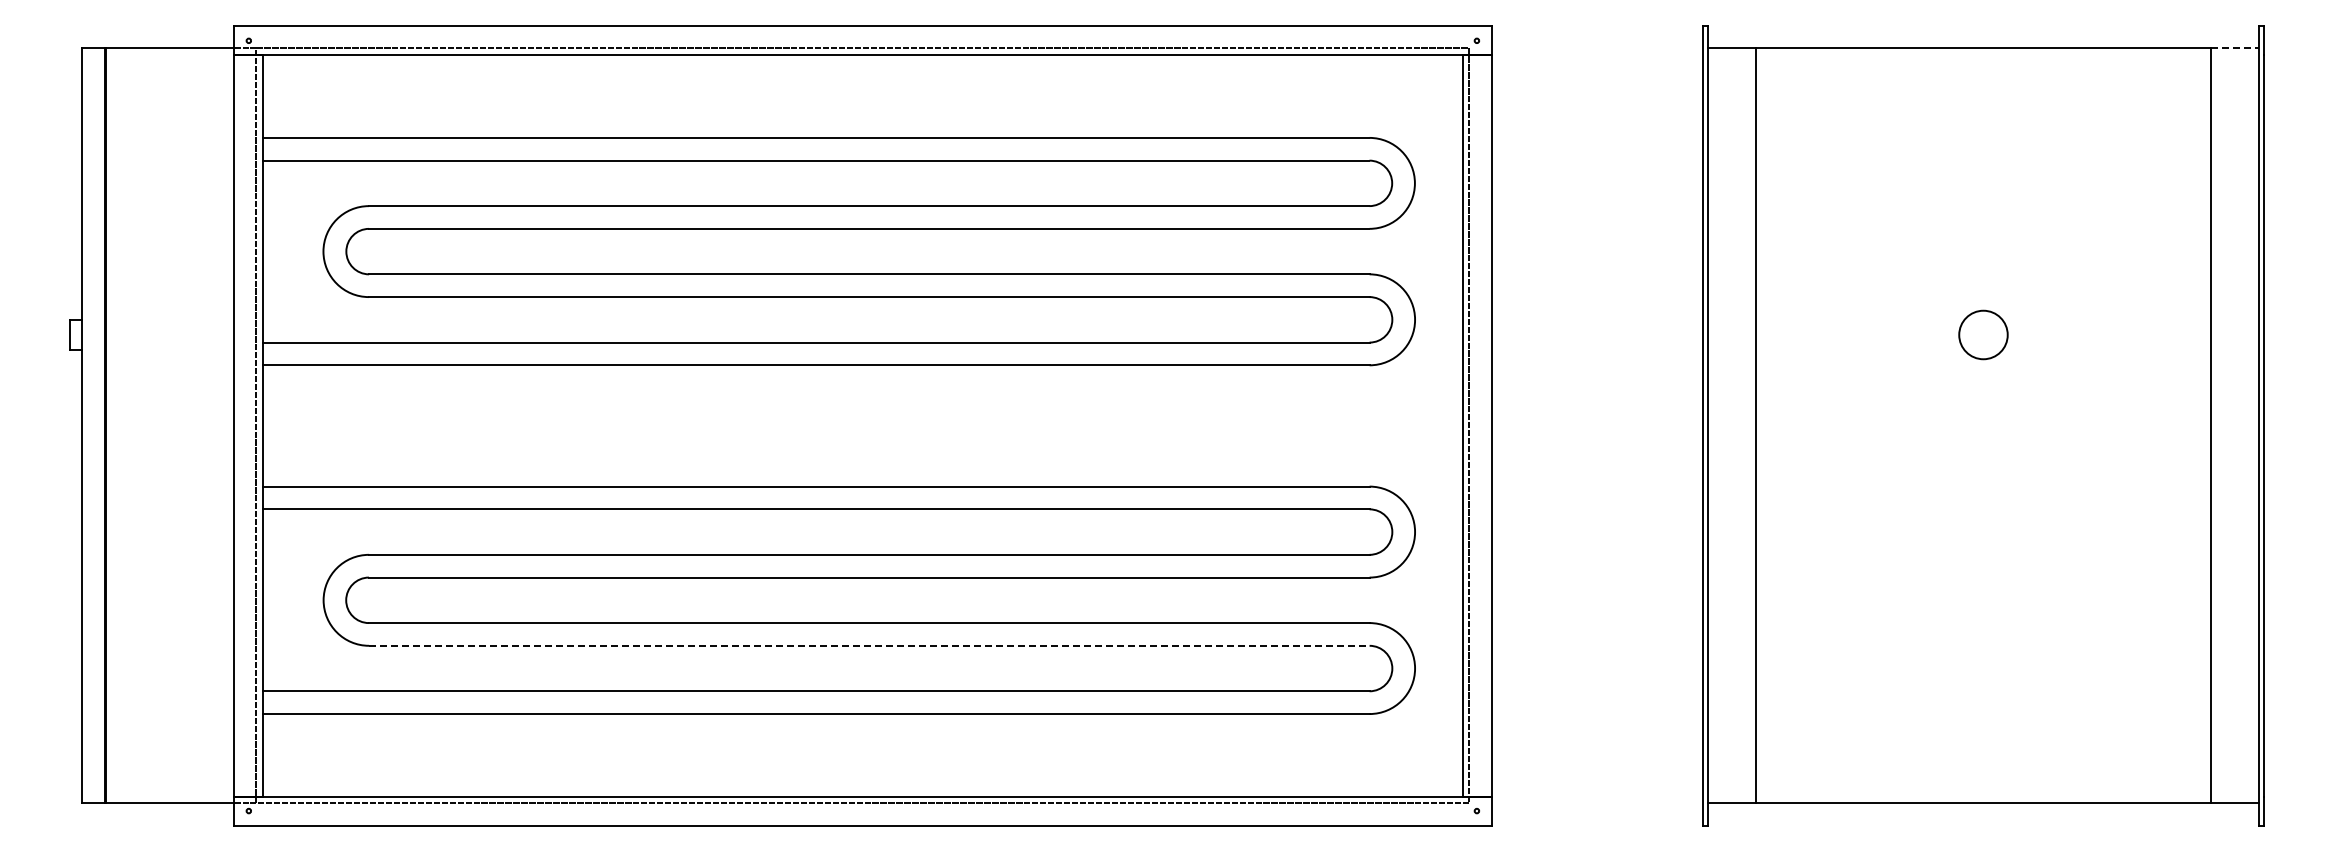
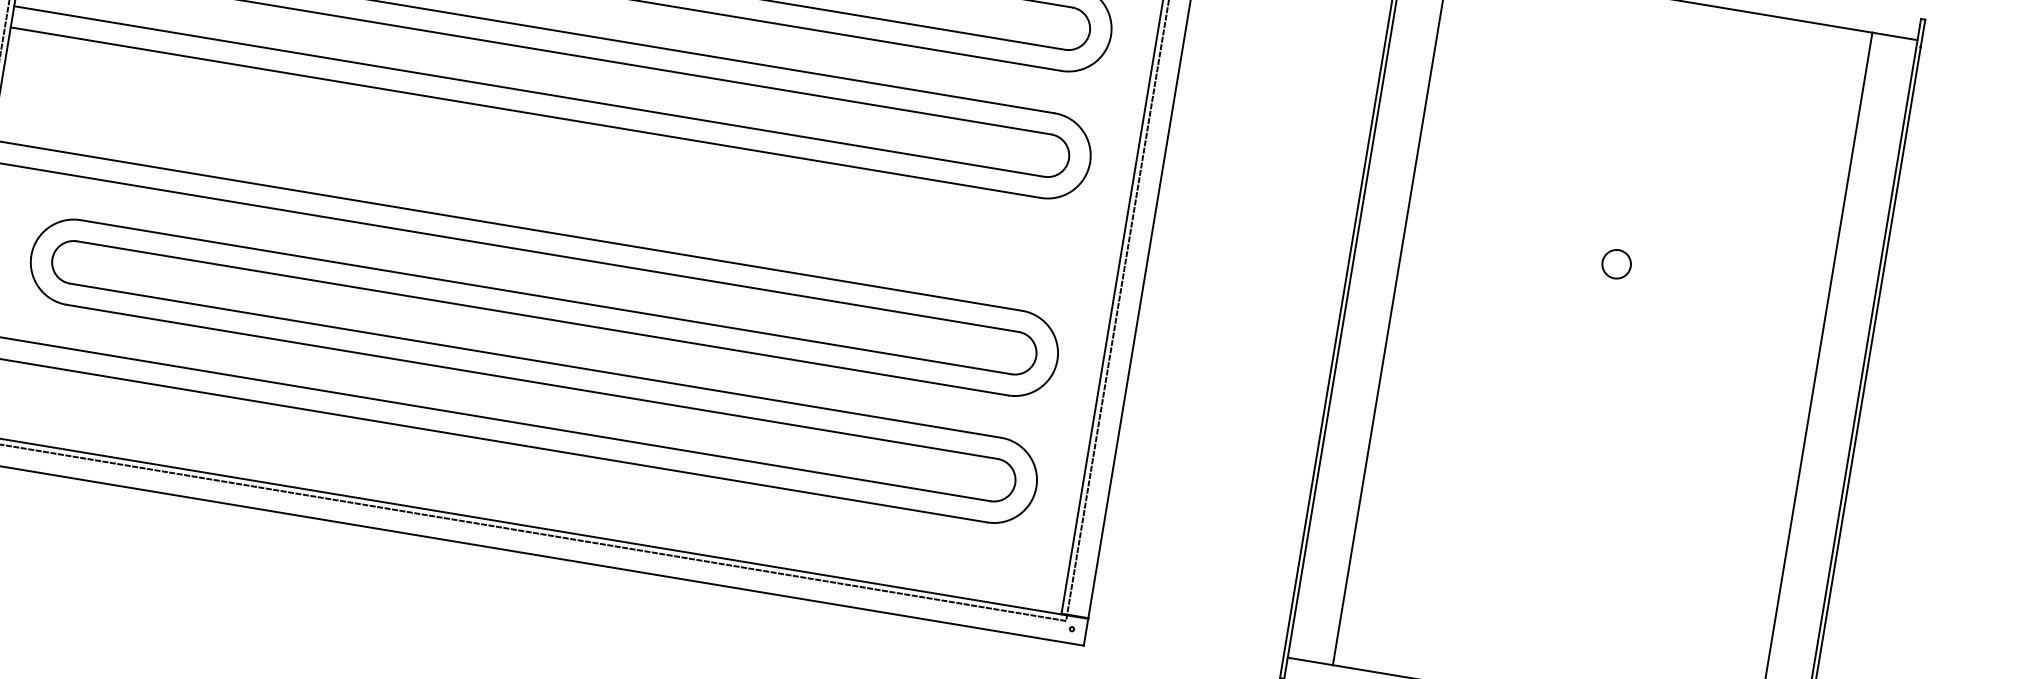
line: (2235, 48) -> (1895, 36), dashed -> solid
circle: (1983, 334) -> (1616, 263), size x0.62
line: (869, 645) -> (532, 381), dashed -> solid

